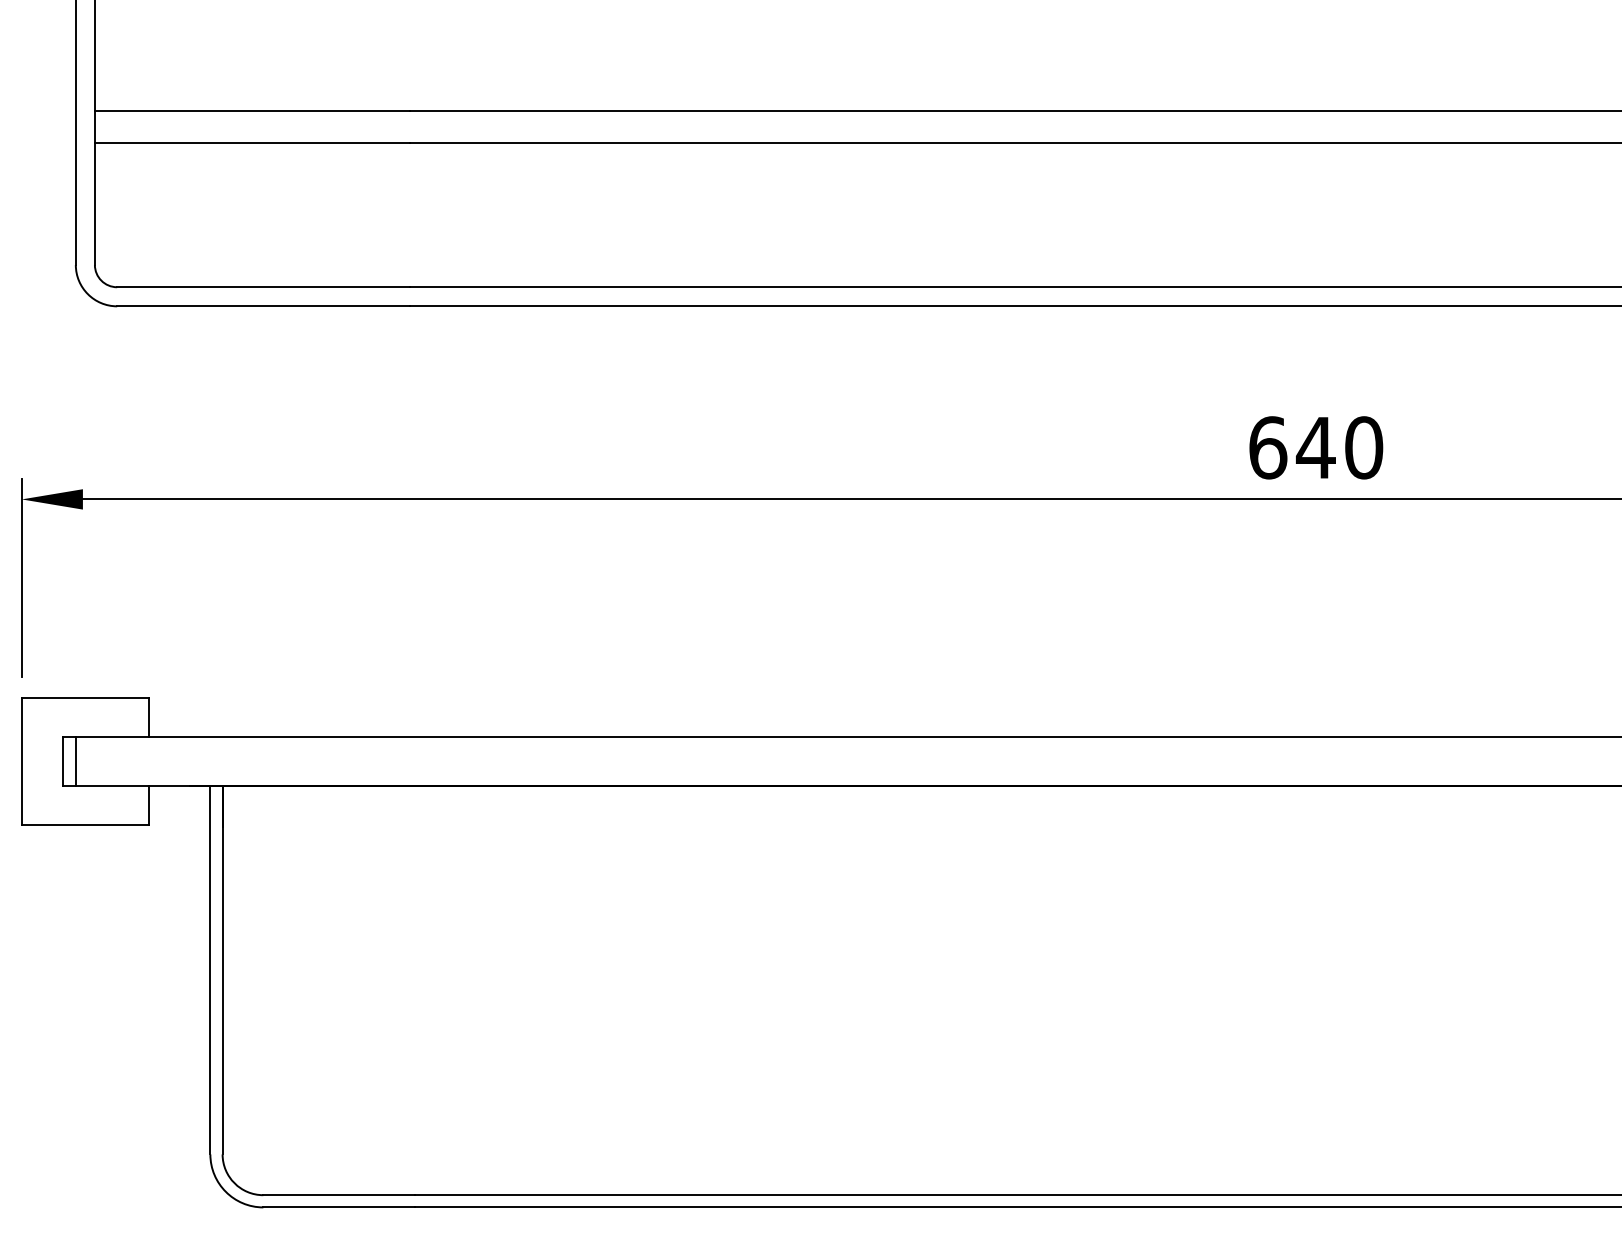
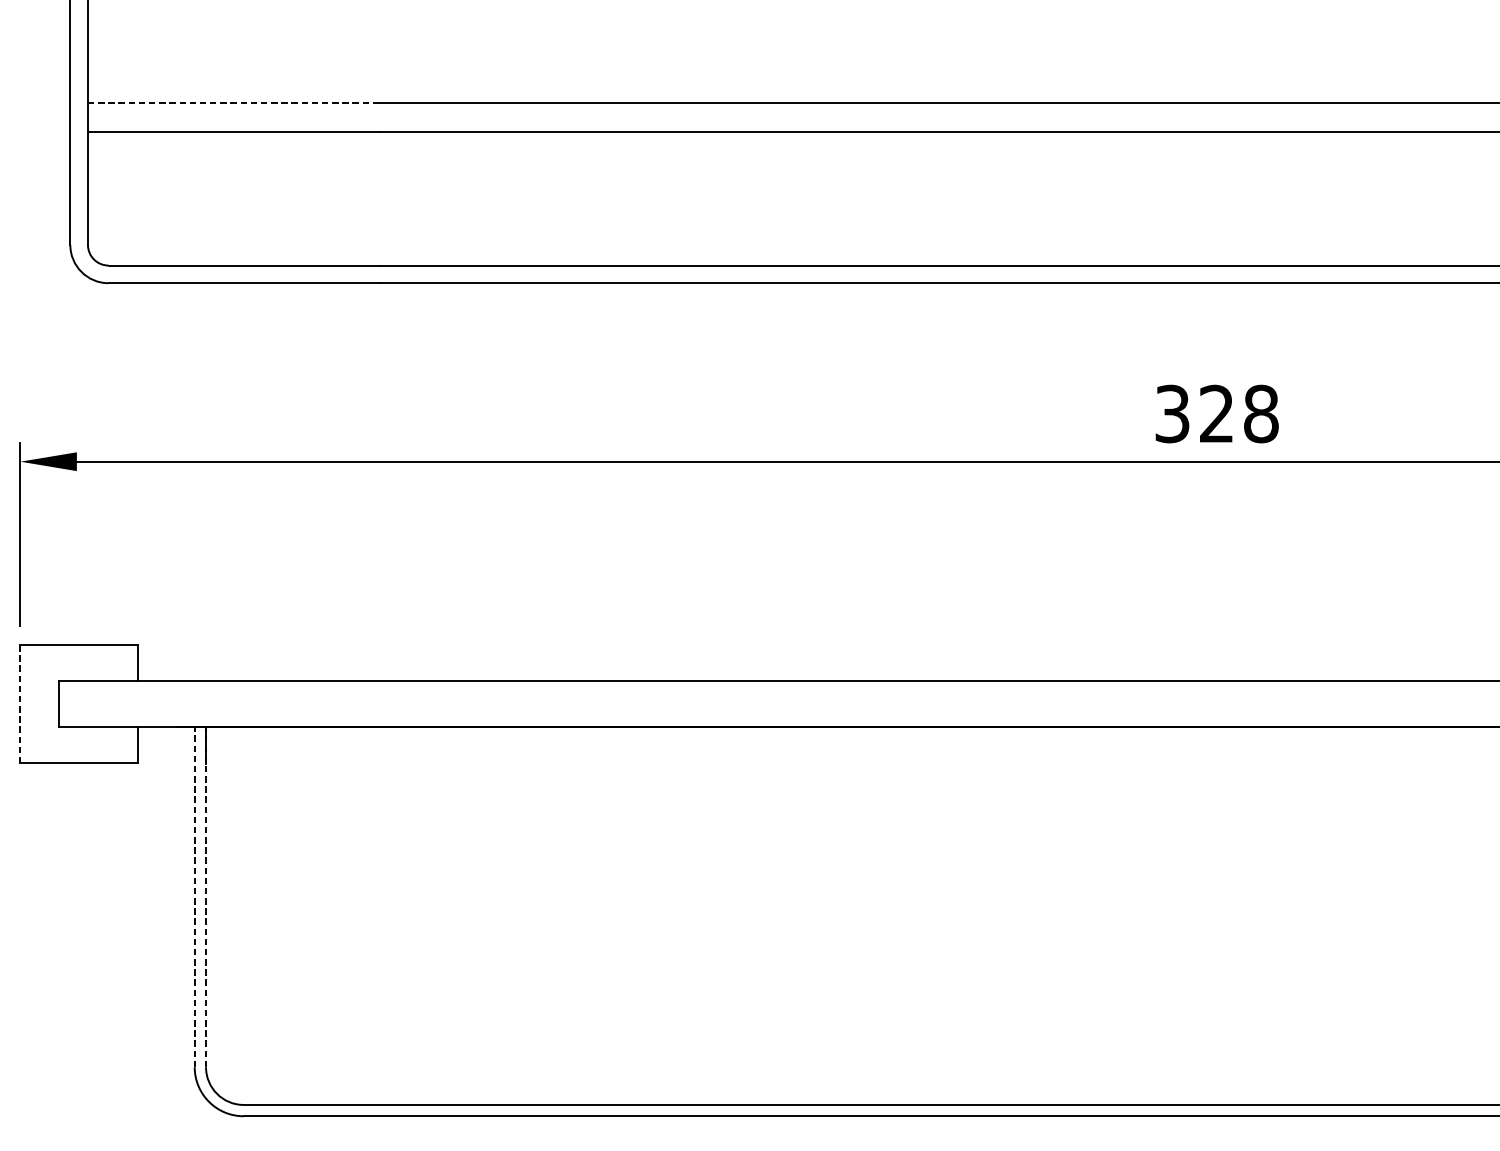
line: (252, 111) -> (233, 103), solid -> dashed
text: (1316, 447) -> (1217, 413), 640 -> 328
line: (75, 760) -> (70, 703), removed
line: (21, 761) -> (20, 704), solid -> dashed
line: (210, 969) -> (194, 896), solid -> dashed
line: (222, 969) -> (205, 896), solid -> dashed

